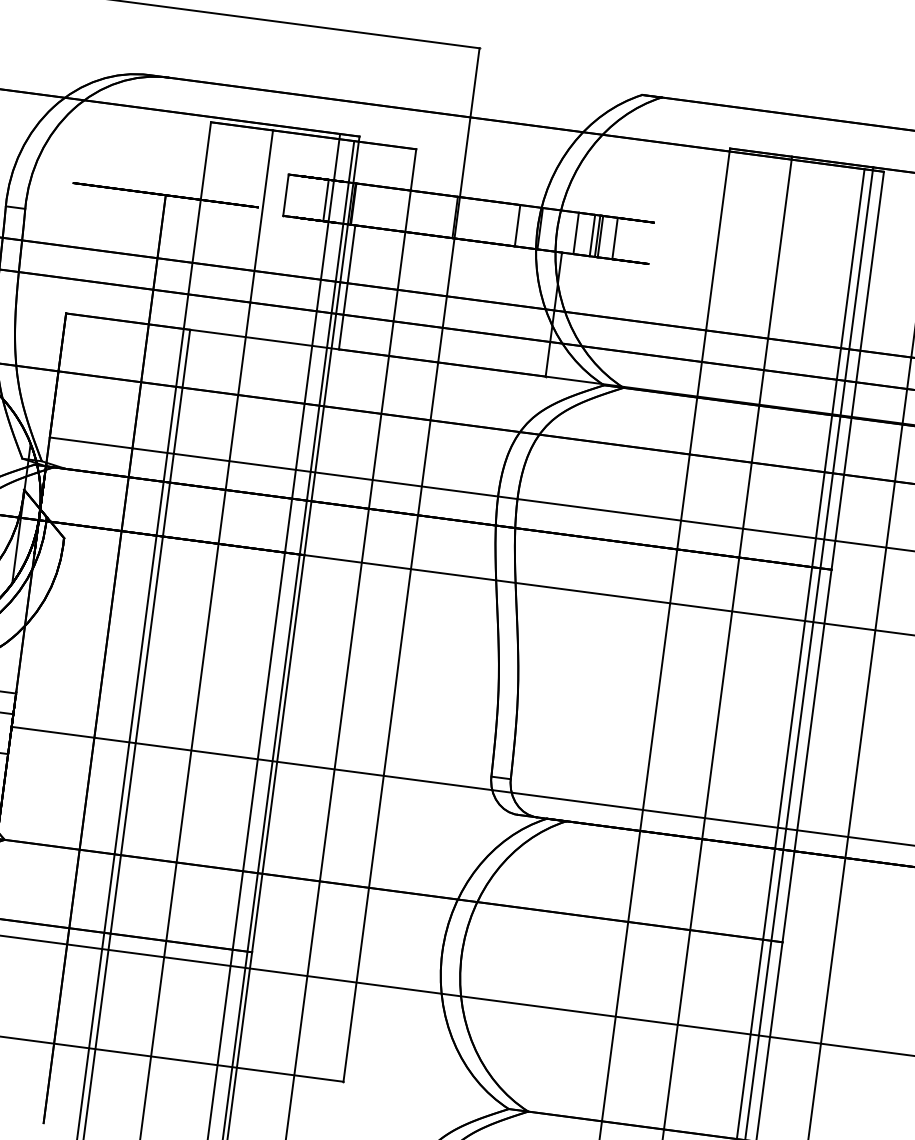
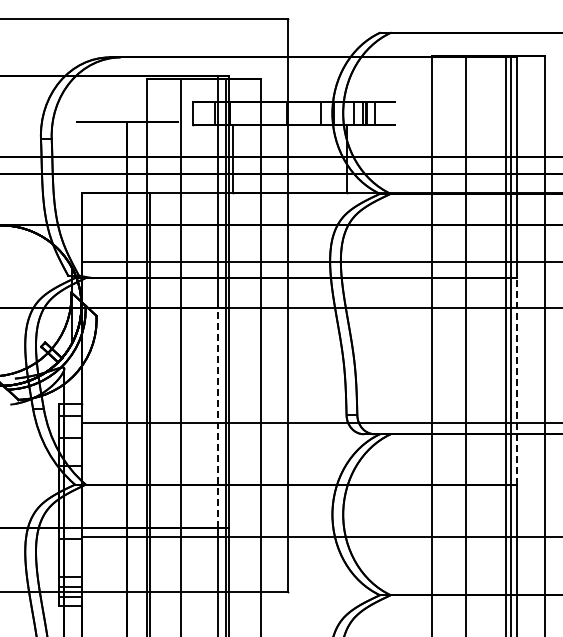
line: (258, 750) -> (217, 417), solid -> dashed
line: (807, 754) -> (517, 380), solid -> dashed

